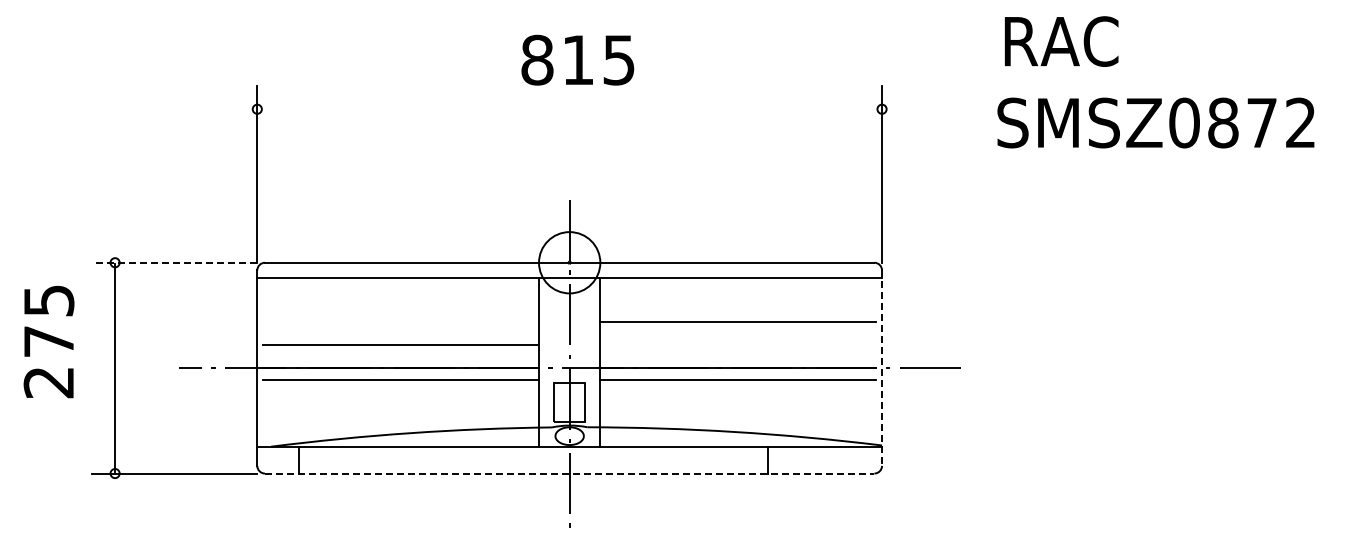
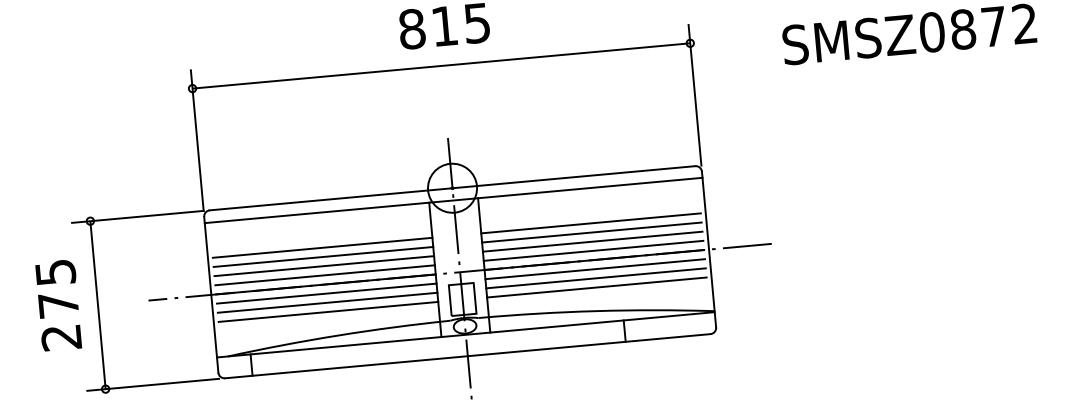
line: (569, 109) -> (441, 66), added
line: (174, 262) -> (137, 216), dashed -> solid
line: (401, 322) -> (322, 248), added
line: (401, 333) -> (323, 256), added
line: (737, 333) -> (591, 232), added
text: (48, 341) -> (58, 305), moved
line: (737, 345) -> (592, 242), added
line: (401, 356) -> (325, 275), added
line: (737, 356) -> (593, 250), added
line: (882, 368) -> (709, 249), dashed -> solid
line: (401, 391) -> (327, 303), added
line: (737, 391) -> (595, 278), added
line: (401, 402) -> (328, 311), added
line: (737, 402) -> (596, 287), added
line: (569, 473) -> (467, 356), dashed -> solid

